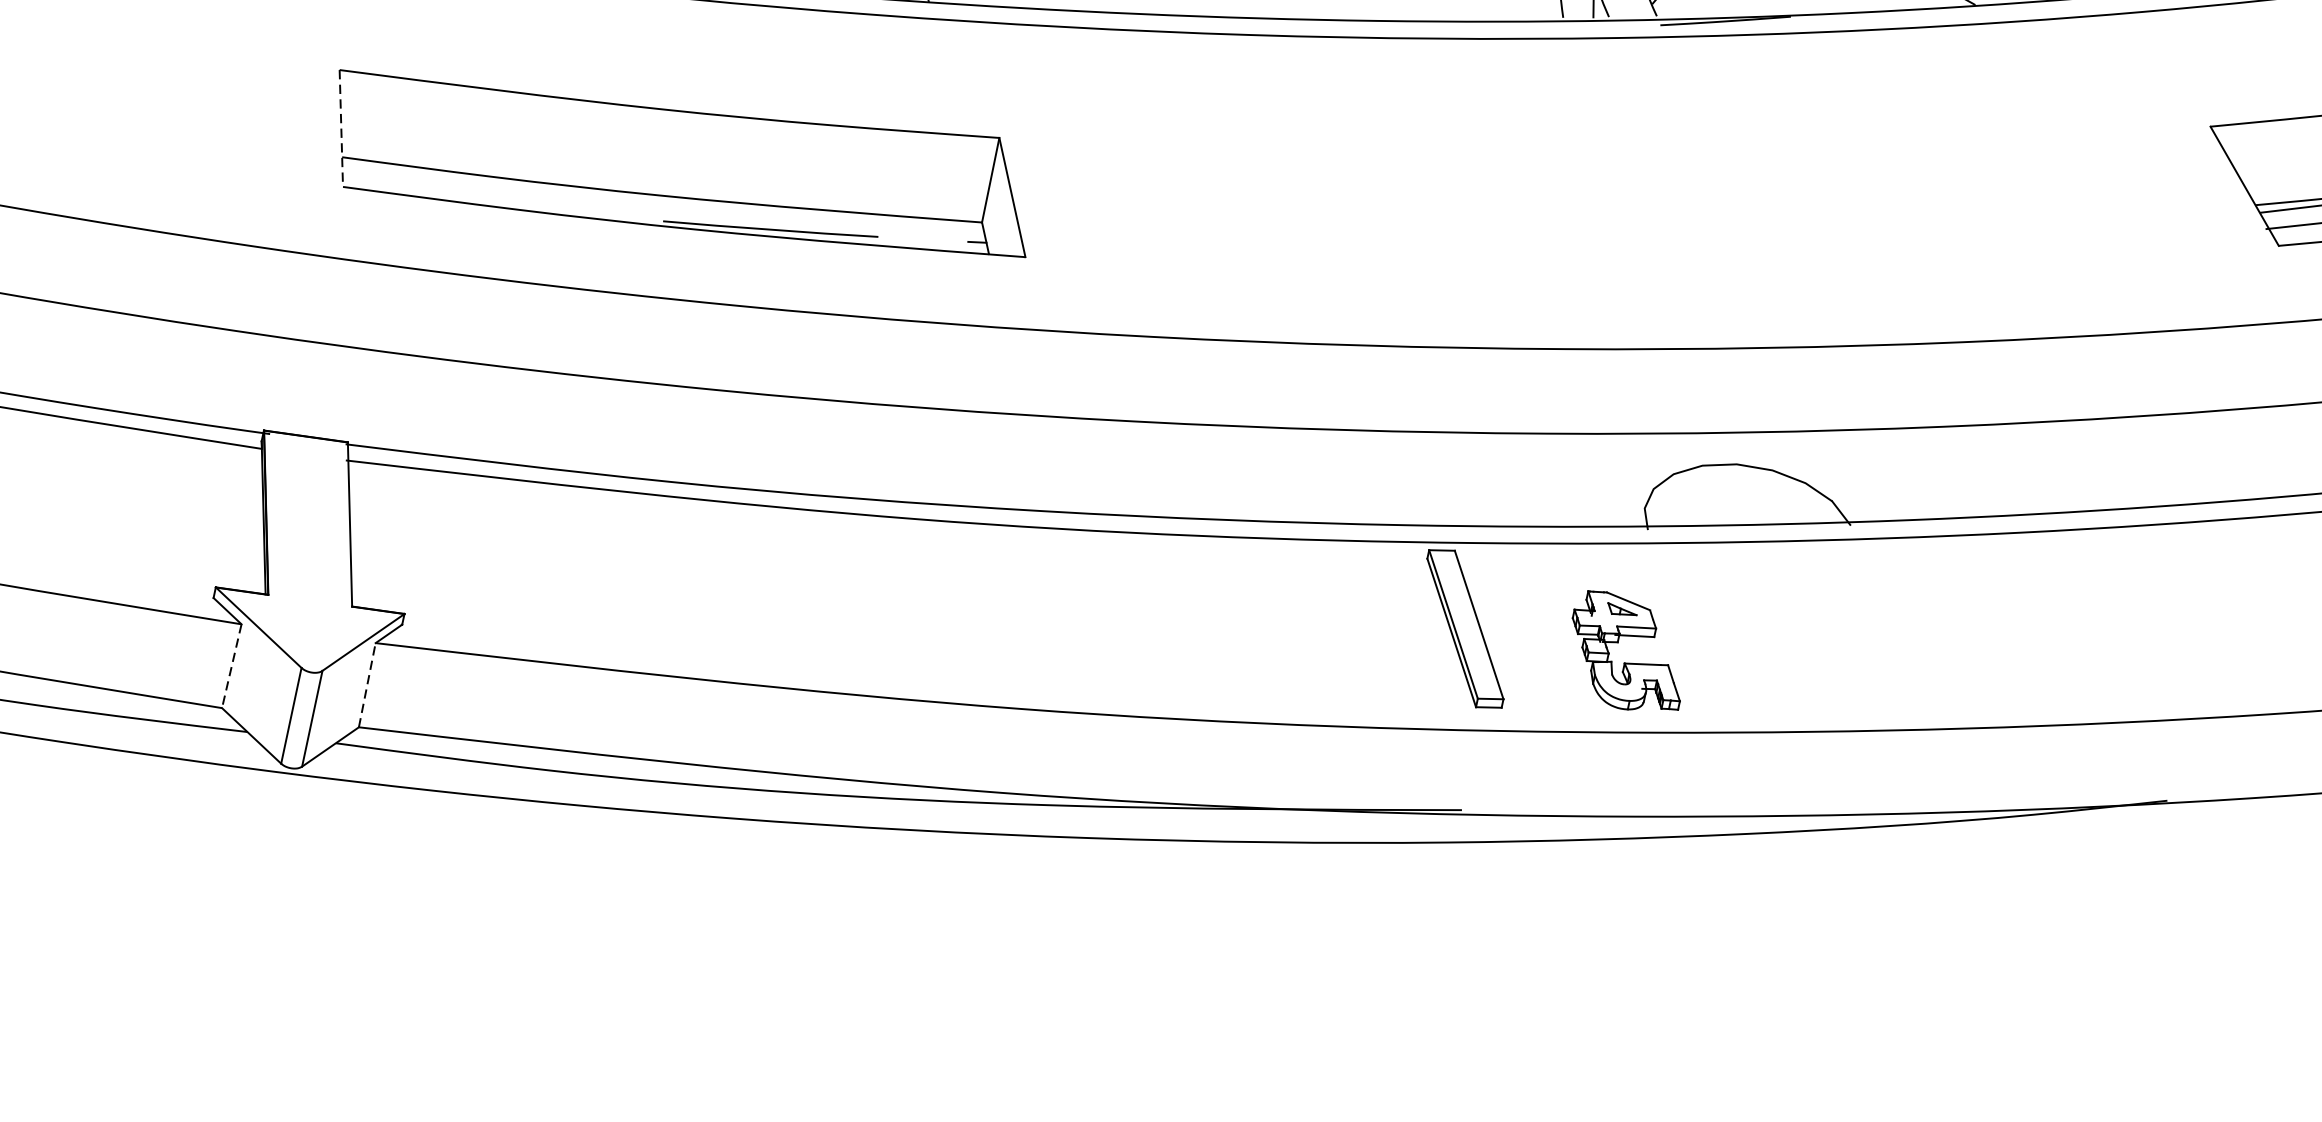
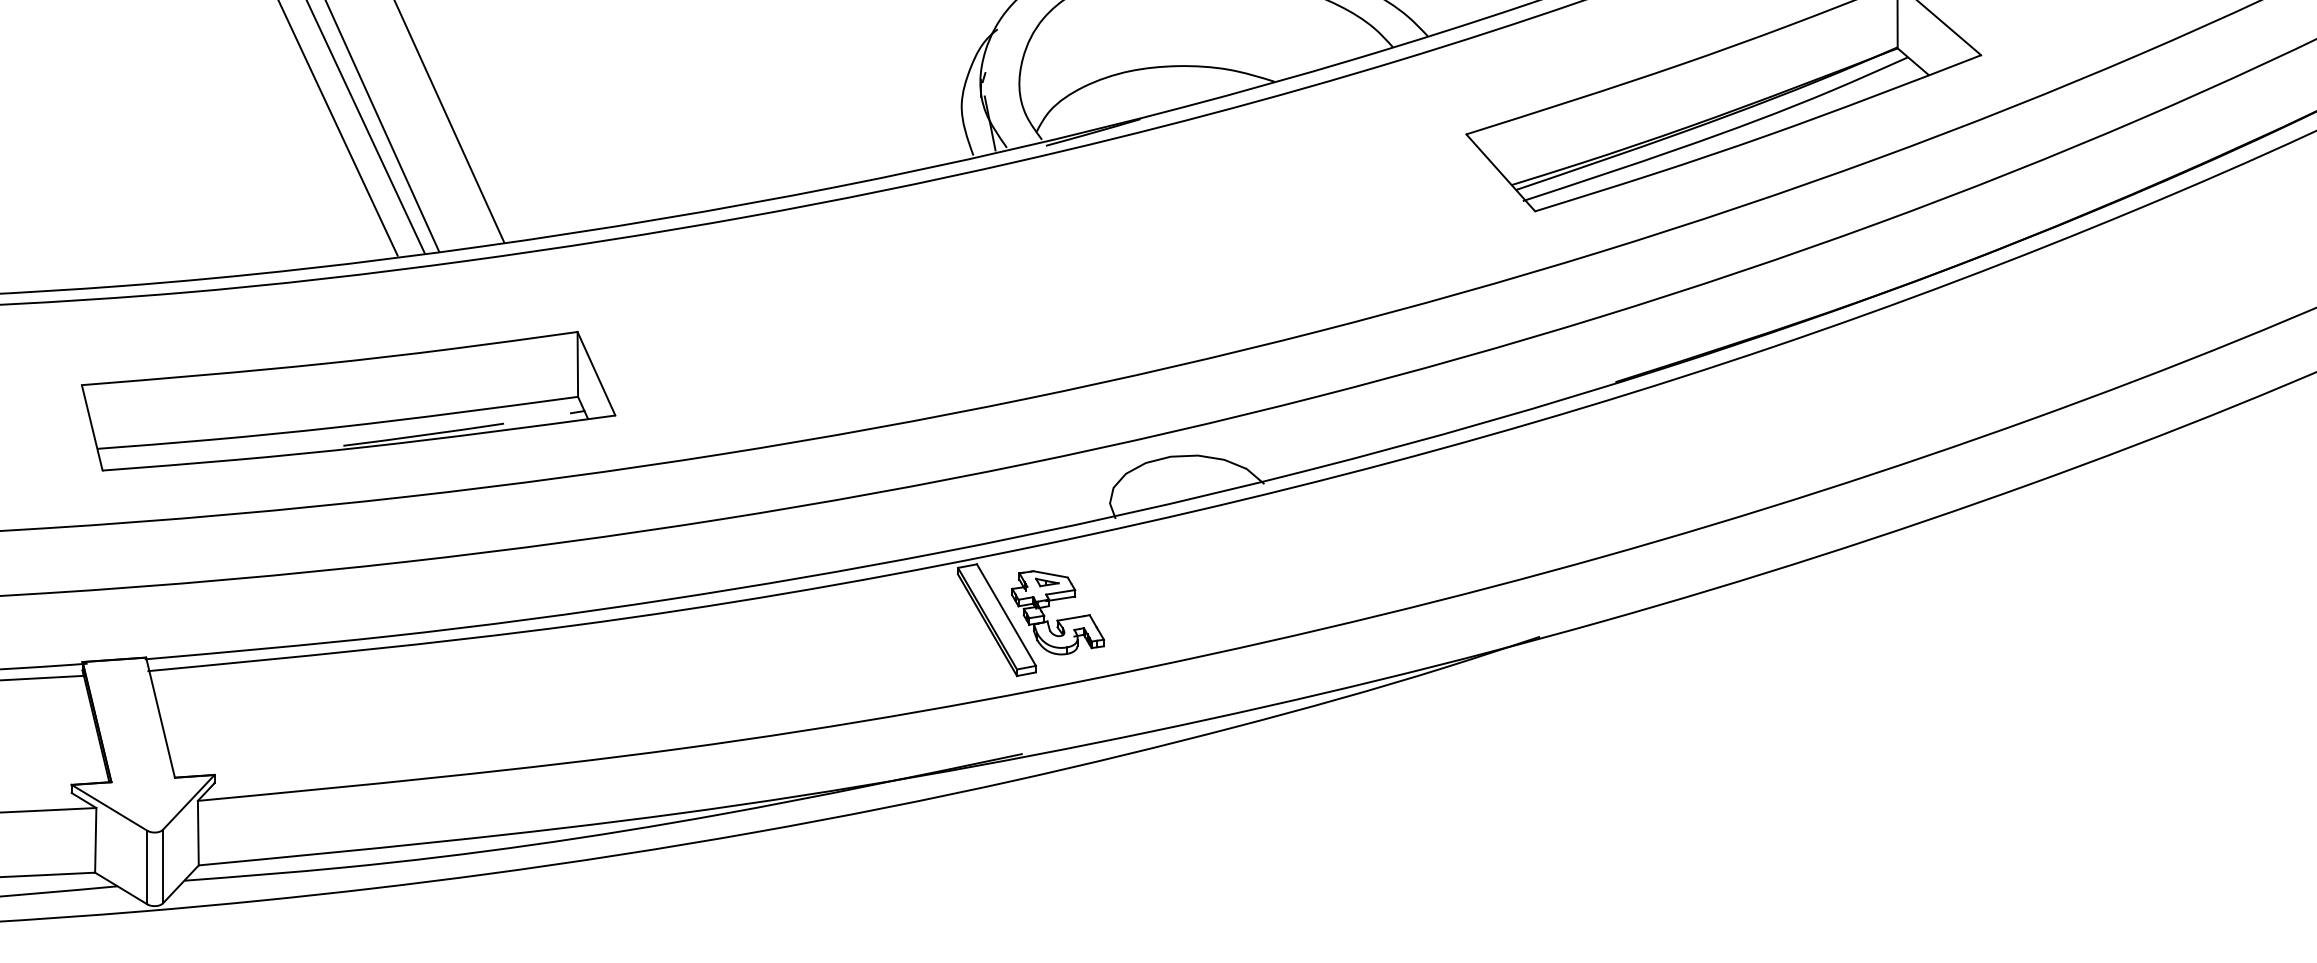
line: (341, 128) -> (92, 427), dashed -> solid
part: (1625, 661) -> (1057, 619), moved
line: (231, 666) -> (95, 840), dashed -> solid
line: (367, 684) -> (198, 832), dashed -> solid

